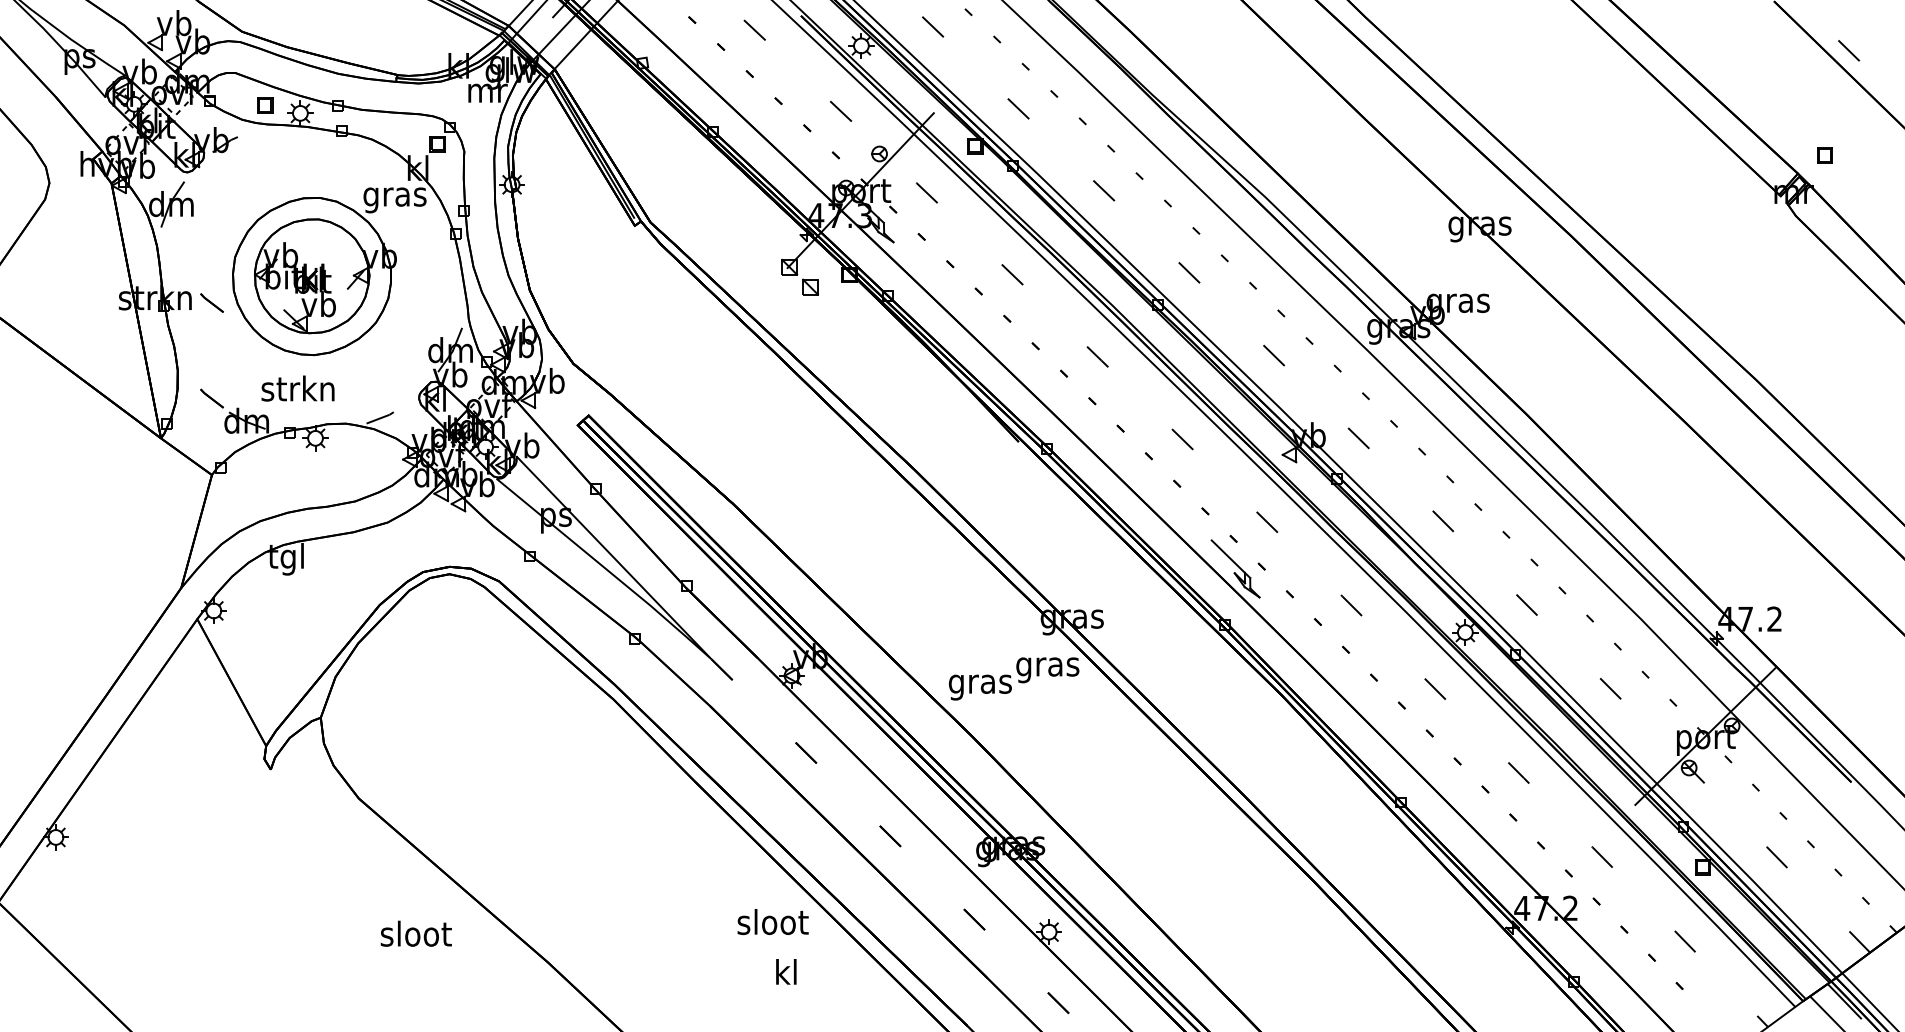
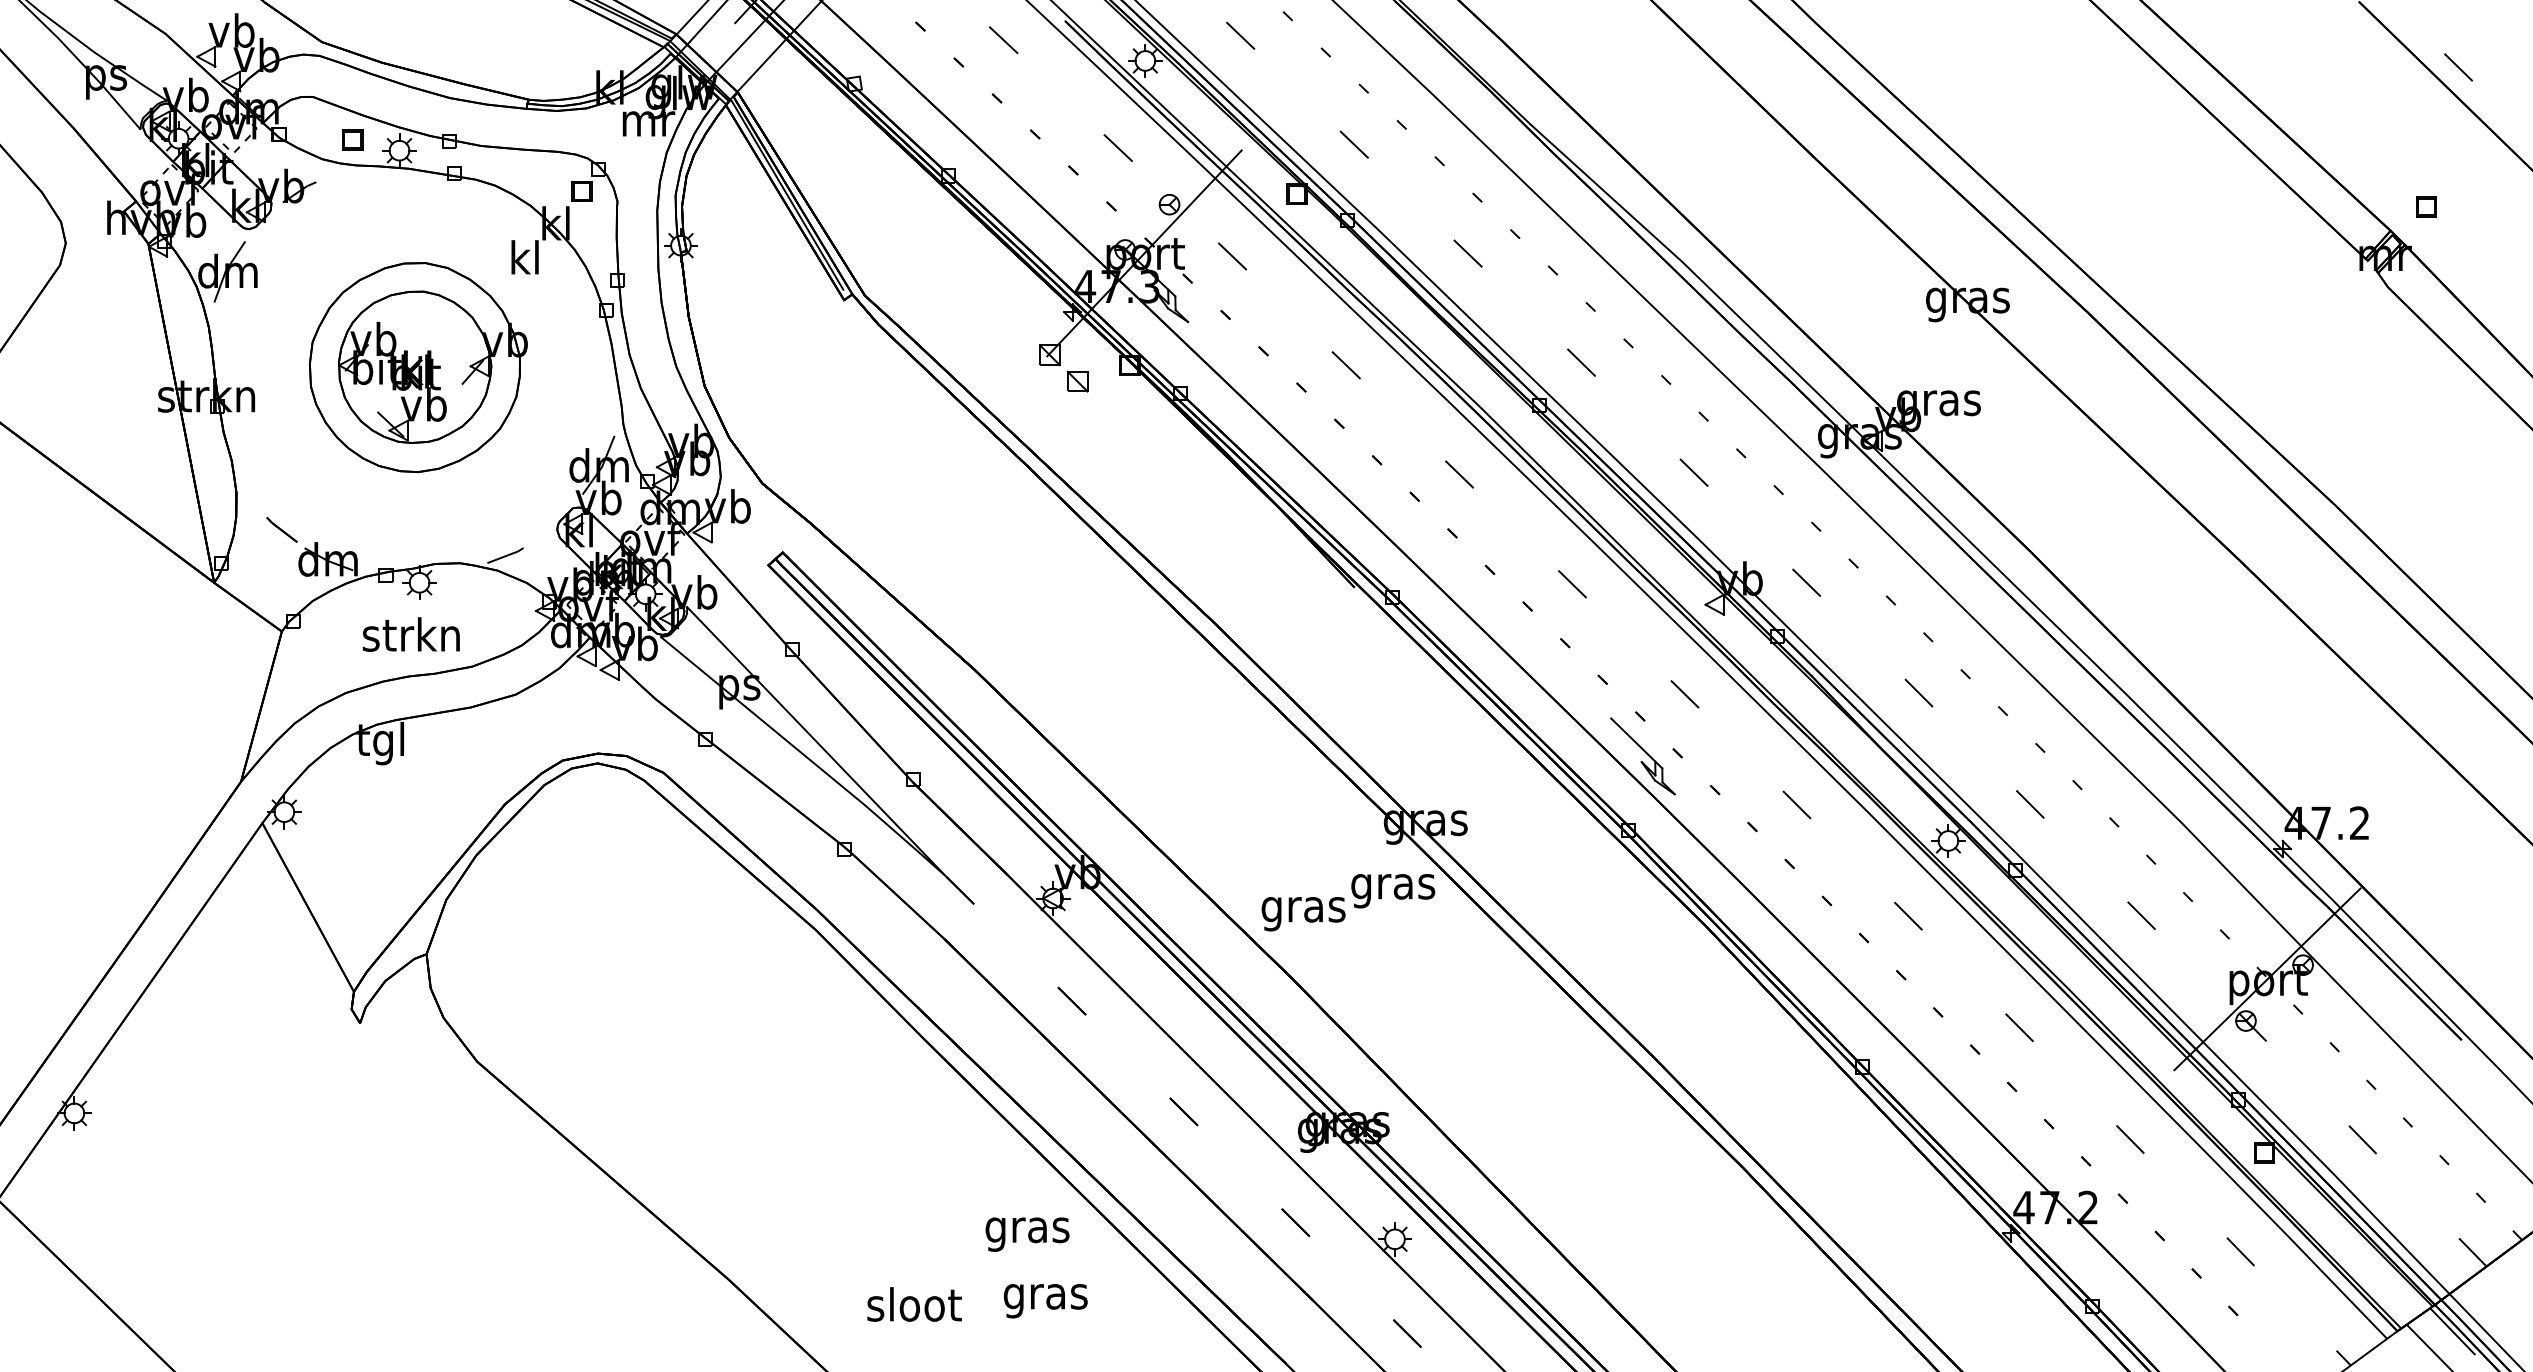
text: (395, 196) -> (525, 261), gras -> kl
line: (211, 302) -> (281, 402), removed
text: (297, 388) -> (410, 634), moved
text: (772, 924) -> (1027, 1229), sloot -> gras
text: (416, 933) -> (914, 1304), moved
text: (786, 975) -> (1045, 1296), kl -> gras

